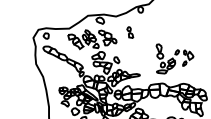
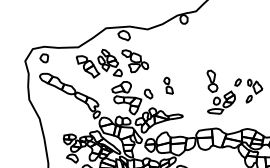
part: (130, 32) -> (168, 85), moved

